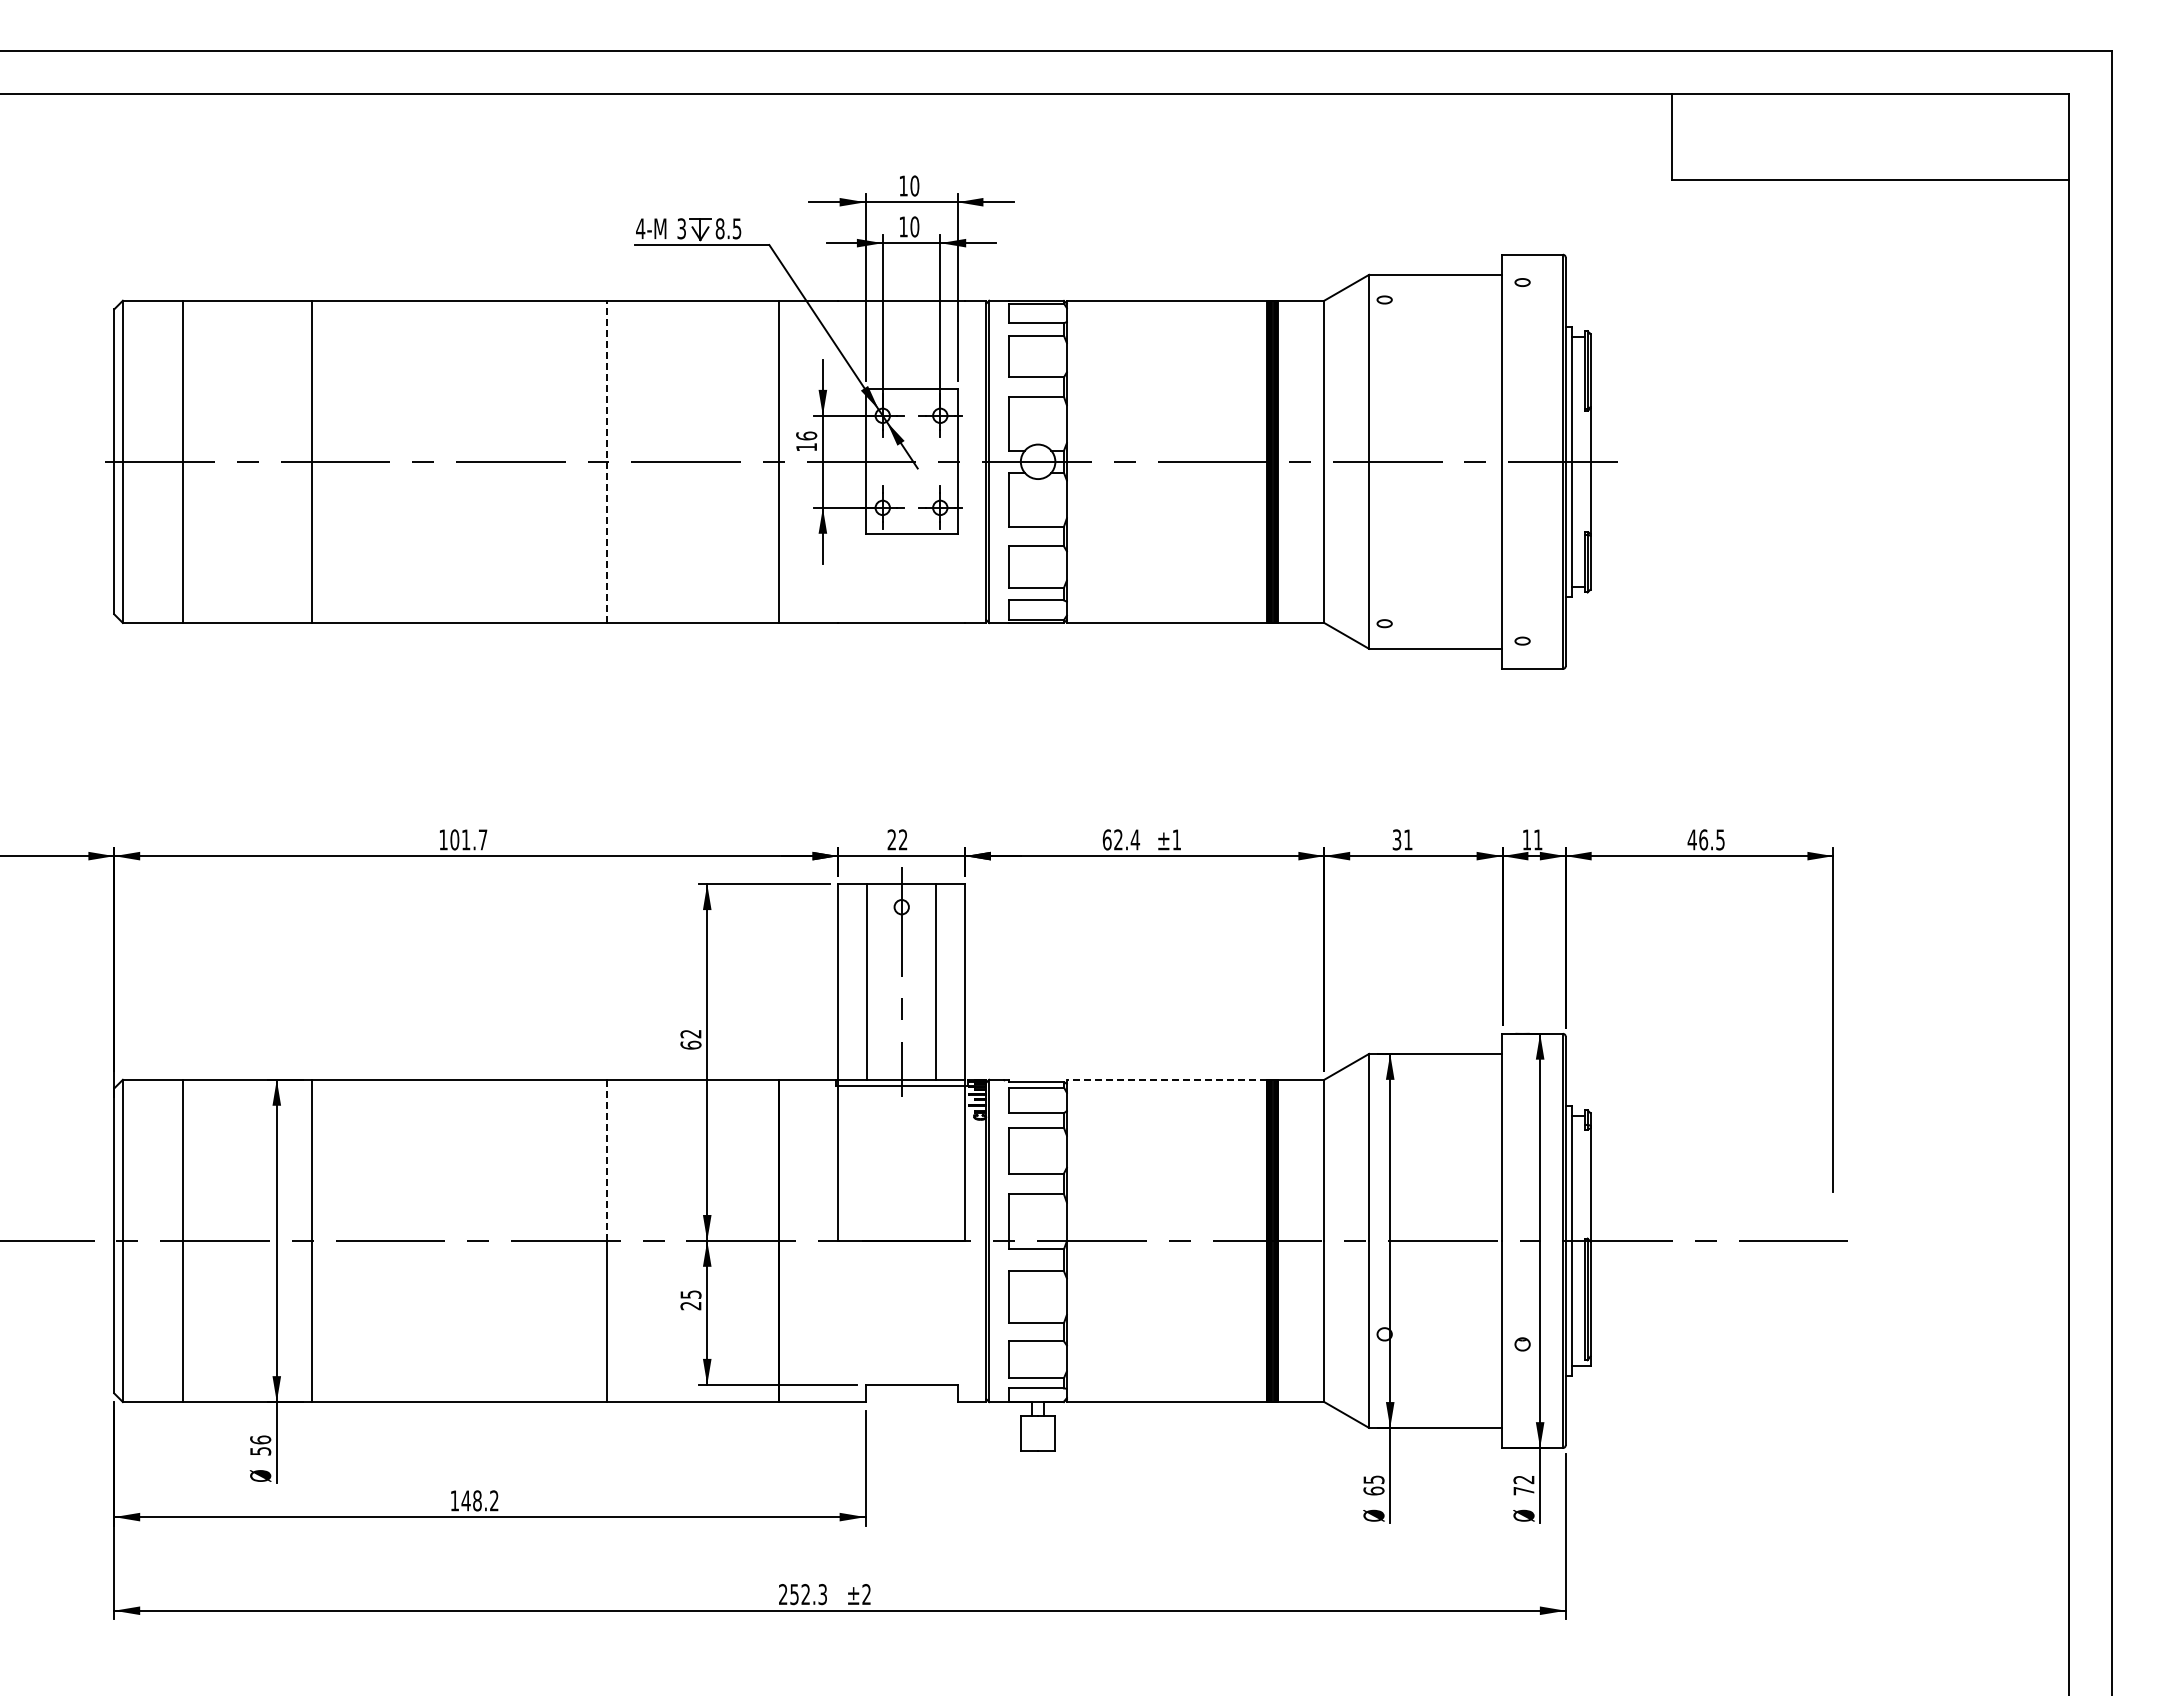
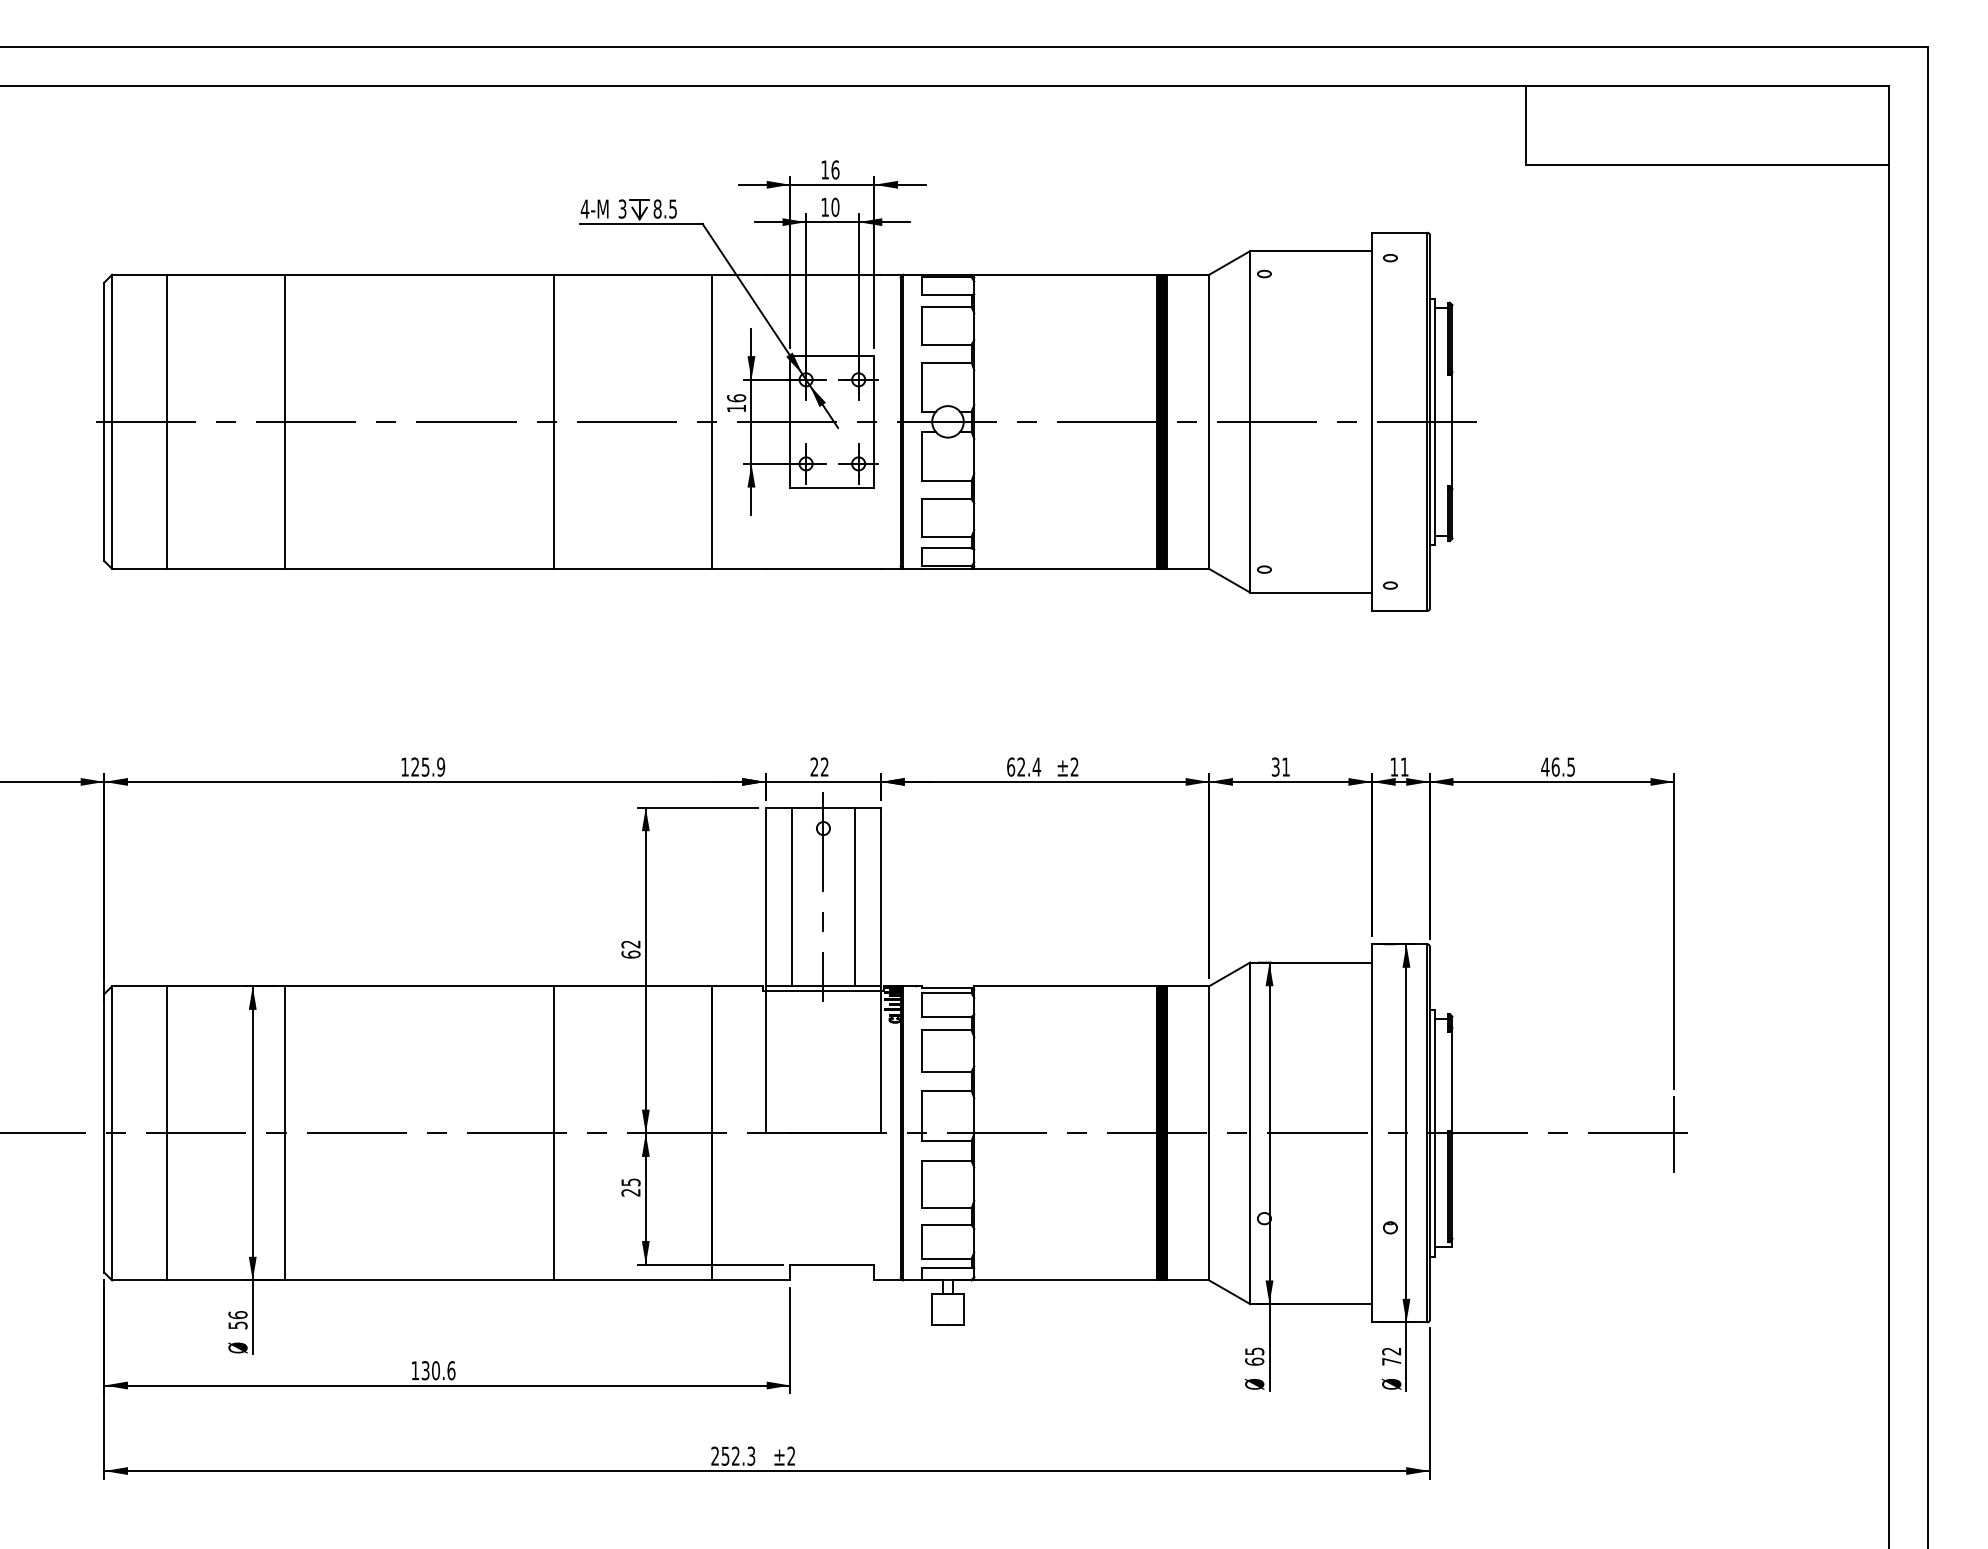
text: (914, 185) -> (835, 169), 10 -> 16
line: (606, 461) -> (553, 421), dashed -> solid
text: (468, 839) -> (427, 766), 101.7 -> 125.9
text: (1176, 839) -> (1074, 766), ±1 -> ±2
line: (1166, 1079) -> (1065, 985), dashed -> solid
line: (606, 1160) -> (553, 1059), dashed -> solid
line: (1833, 1241) -> (1674, 1133), added
text: (479, 1500) -> (437, 1370), 148.2 -> 130.6

